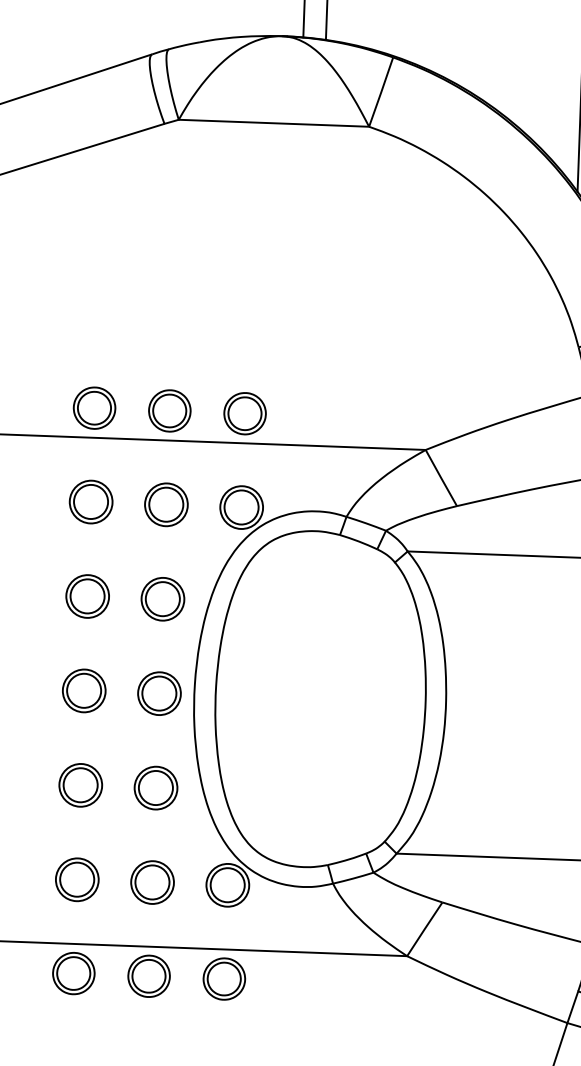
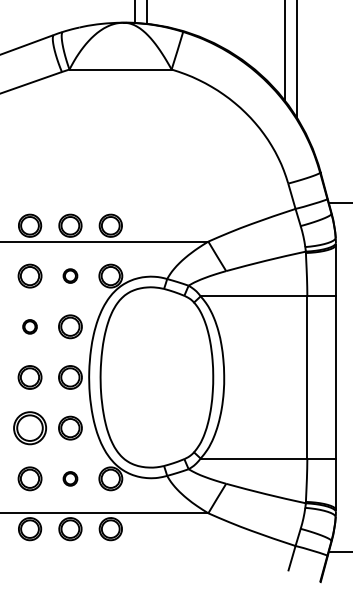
part: (166, 503) -> (70, 275), size x0.6
part: (86, 595) -> (29, 326), size x0.6
part: (79, 784) -> (29, 427), size x1.4
part: (152, 881) -> (70, 478), size x0.6

